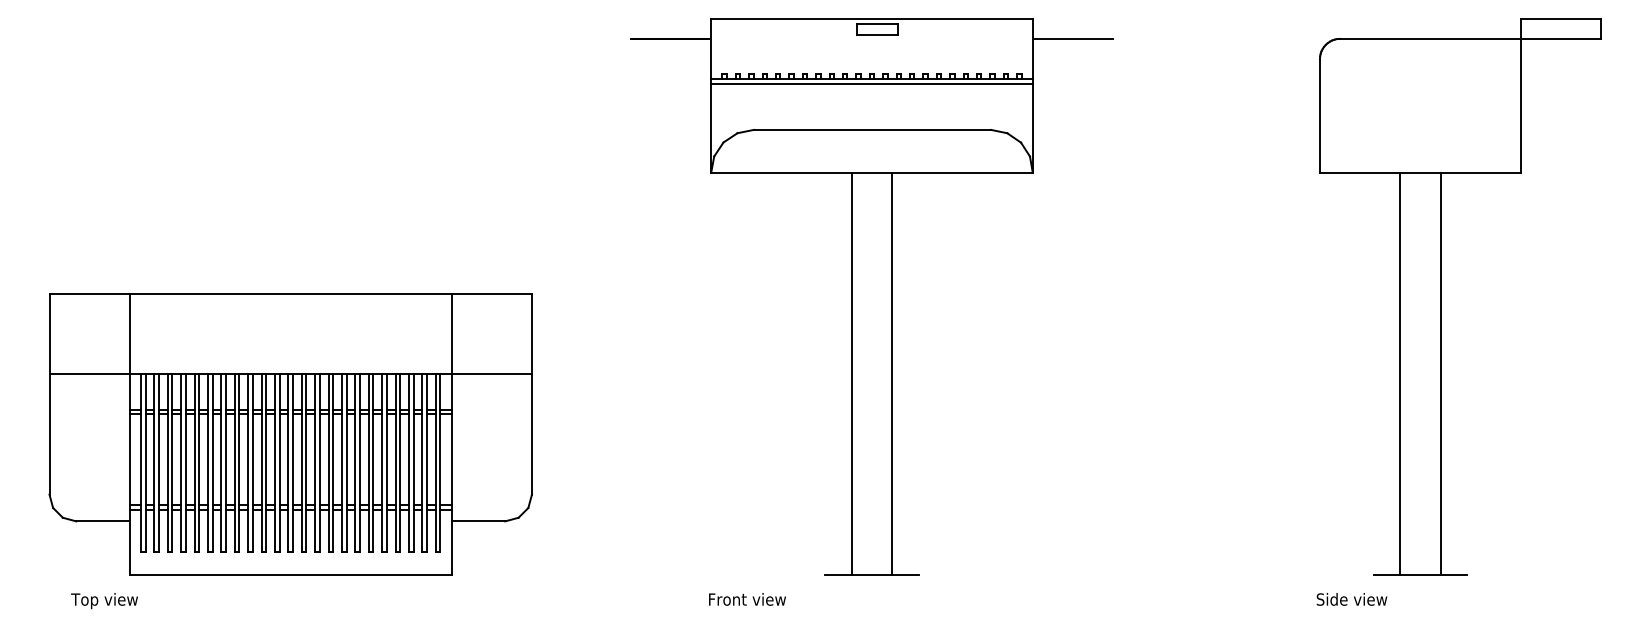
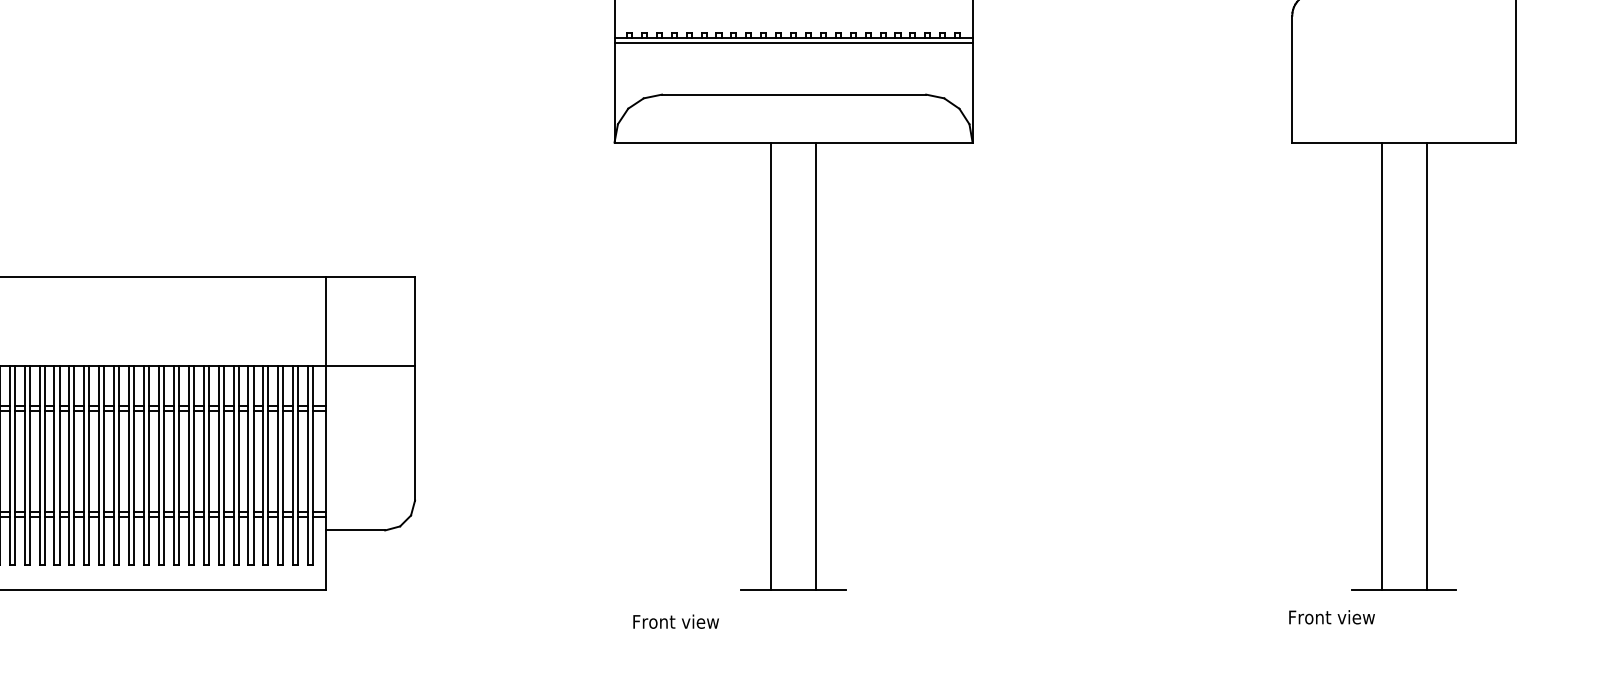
text: (747, 599) -> (676, 621), moved
text: (1355, 599) -> (1331, 617), Side view -> Front view

